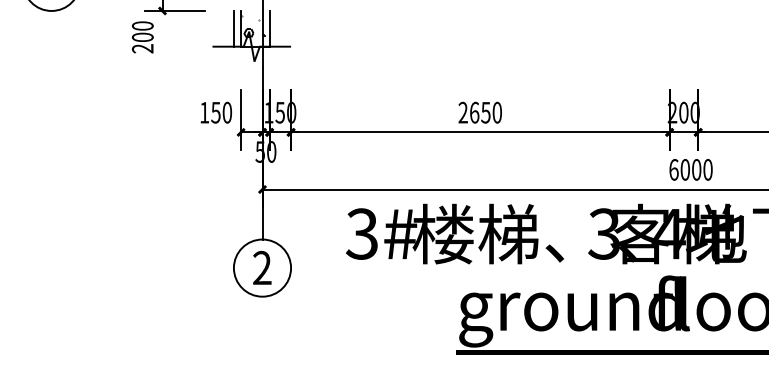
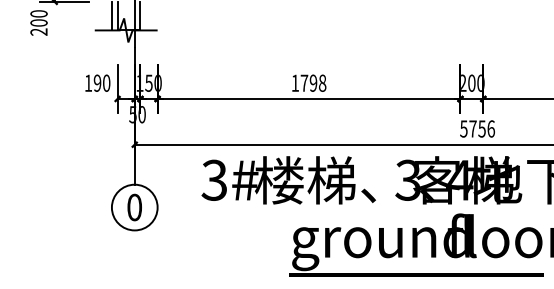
hatch: (253, 26) -> (127, 14), removed
text: (215, 112) -> (97, 83), 150 -> 190
text: (480, 112) -> (309, 83), 2650 -> 1798
text: (690, 169) -> (477, 128), 6000 -> 5756
text: (262, 268) -> (134, 207), 2 -> 0

